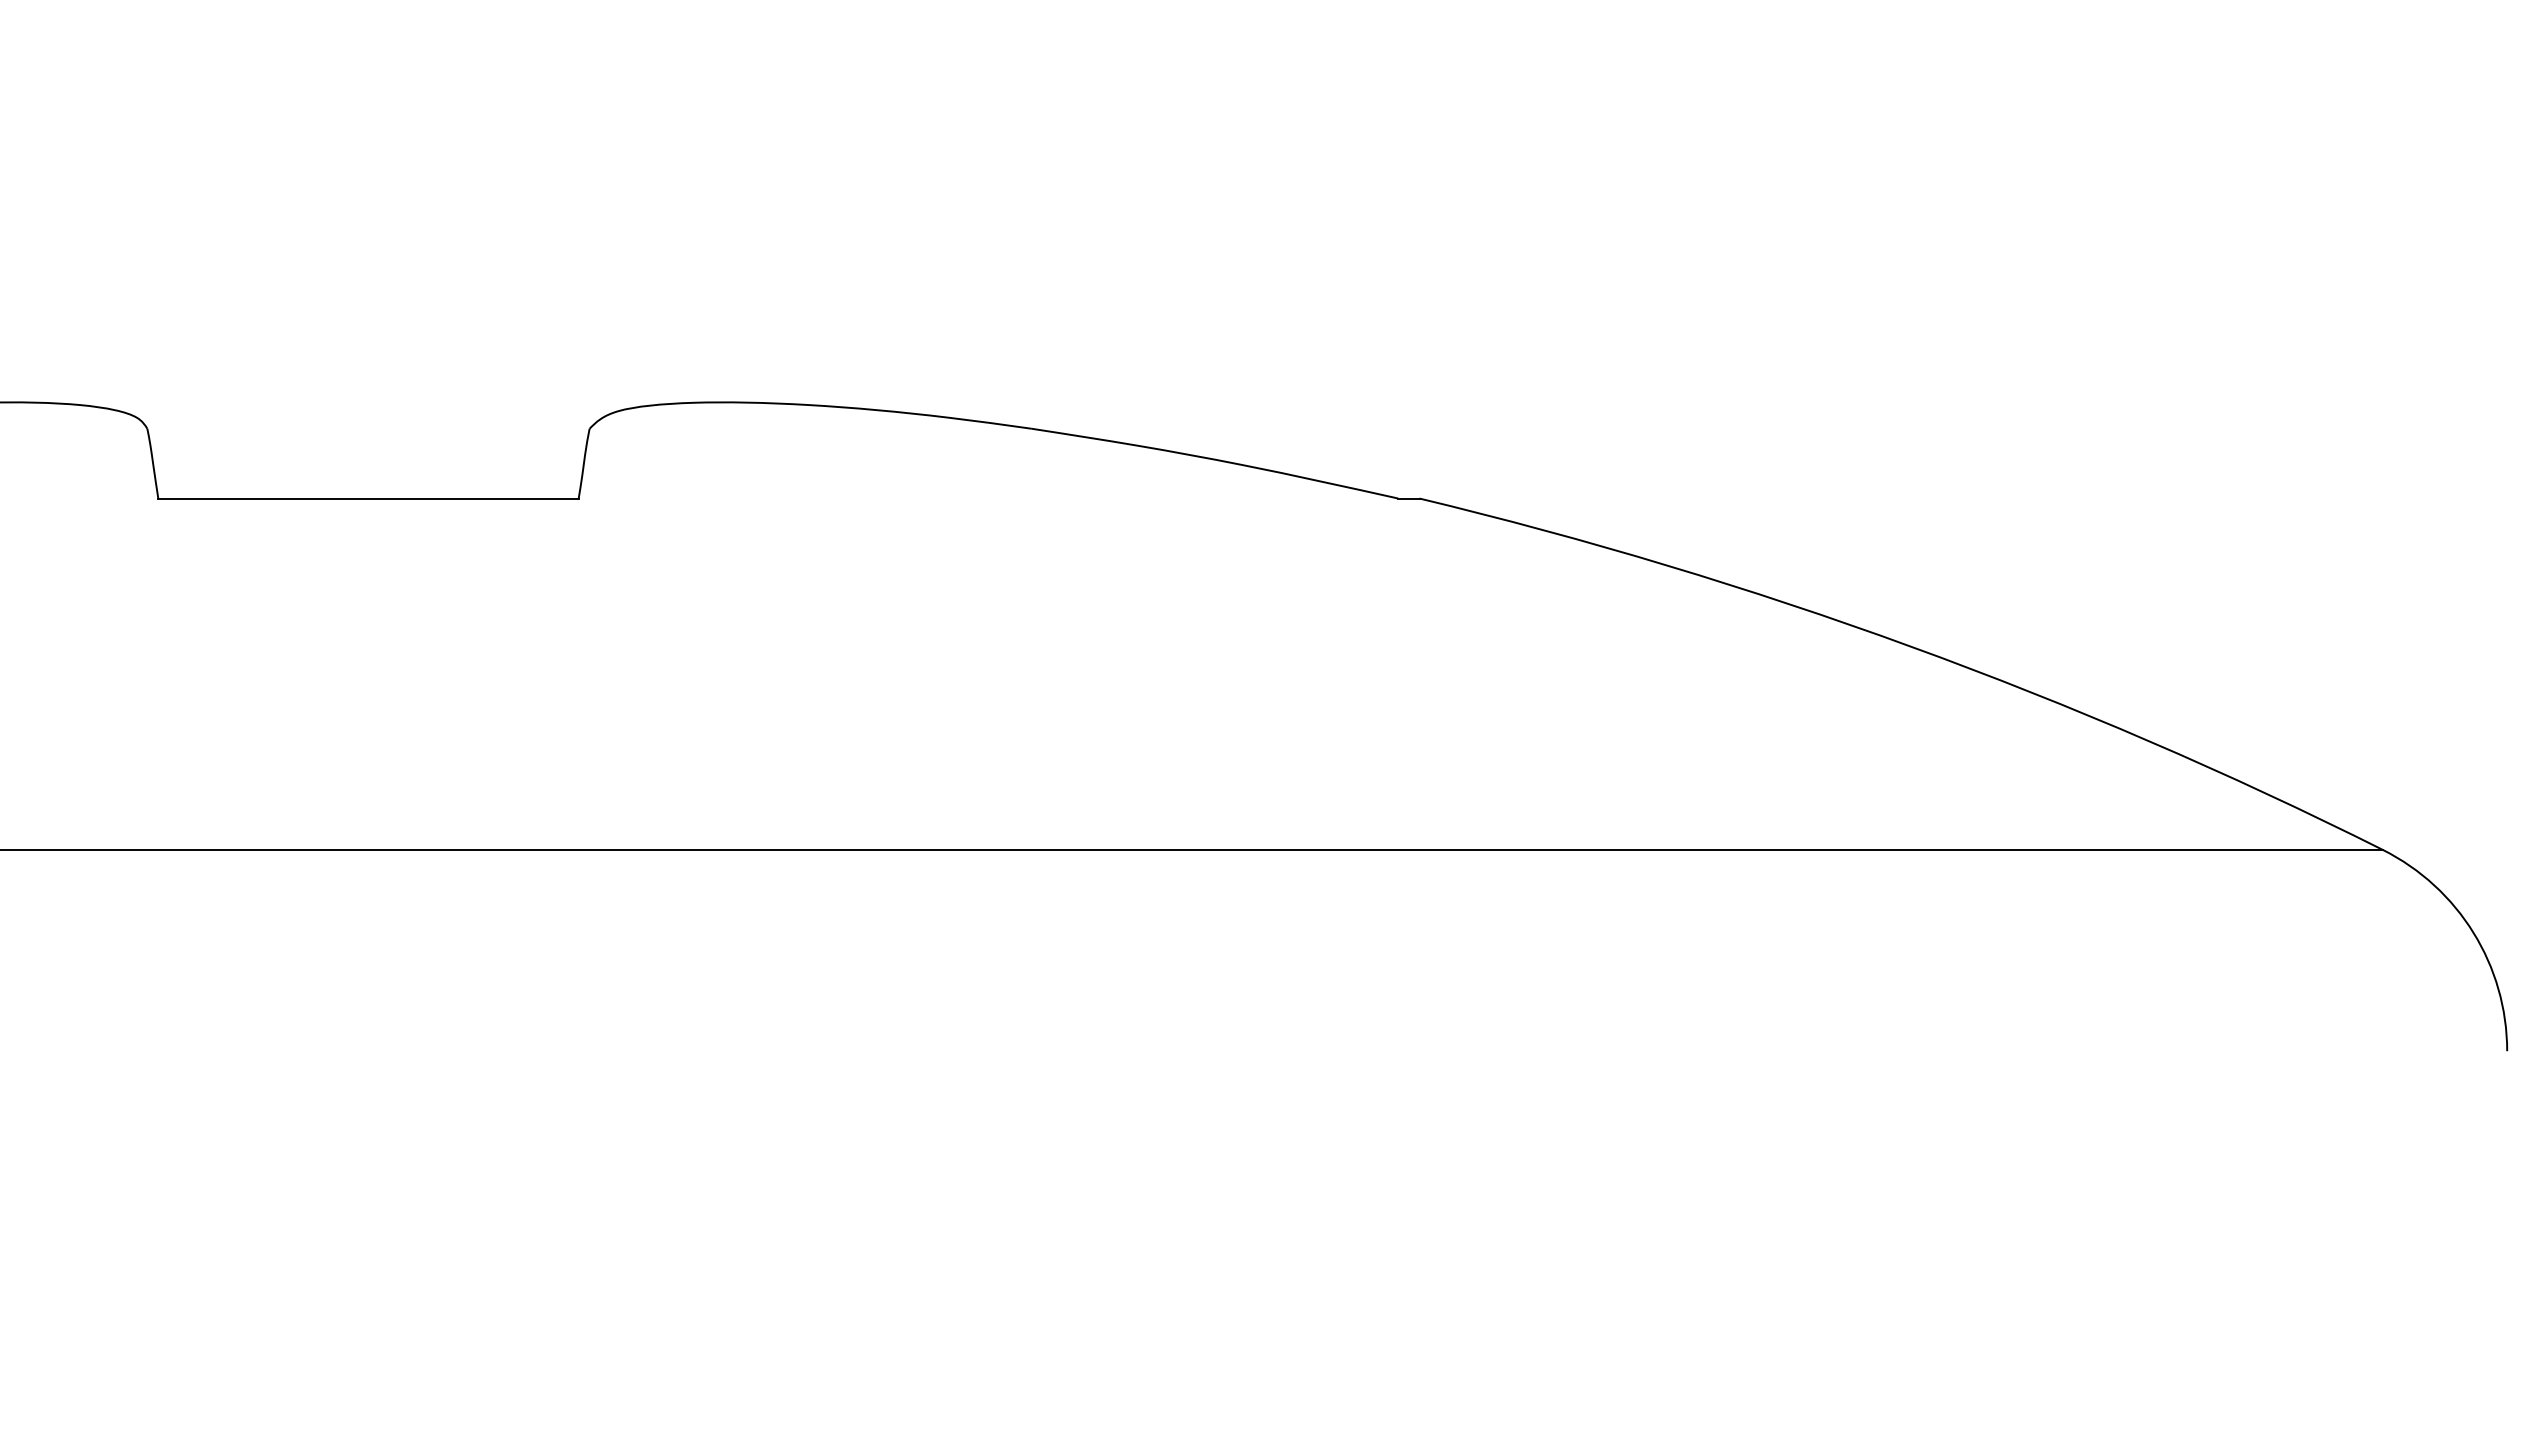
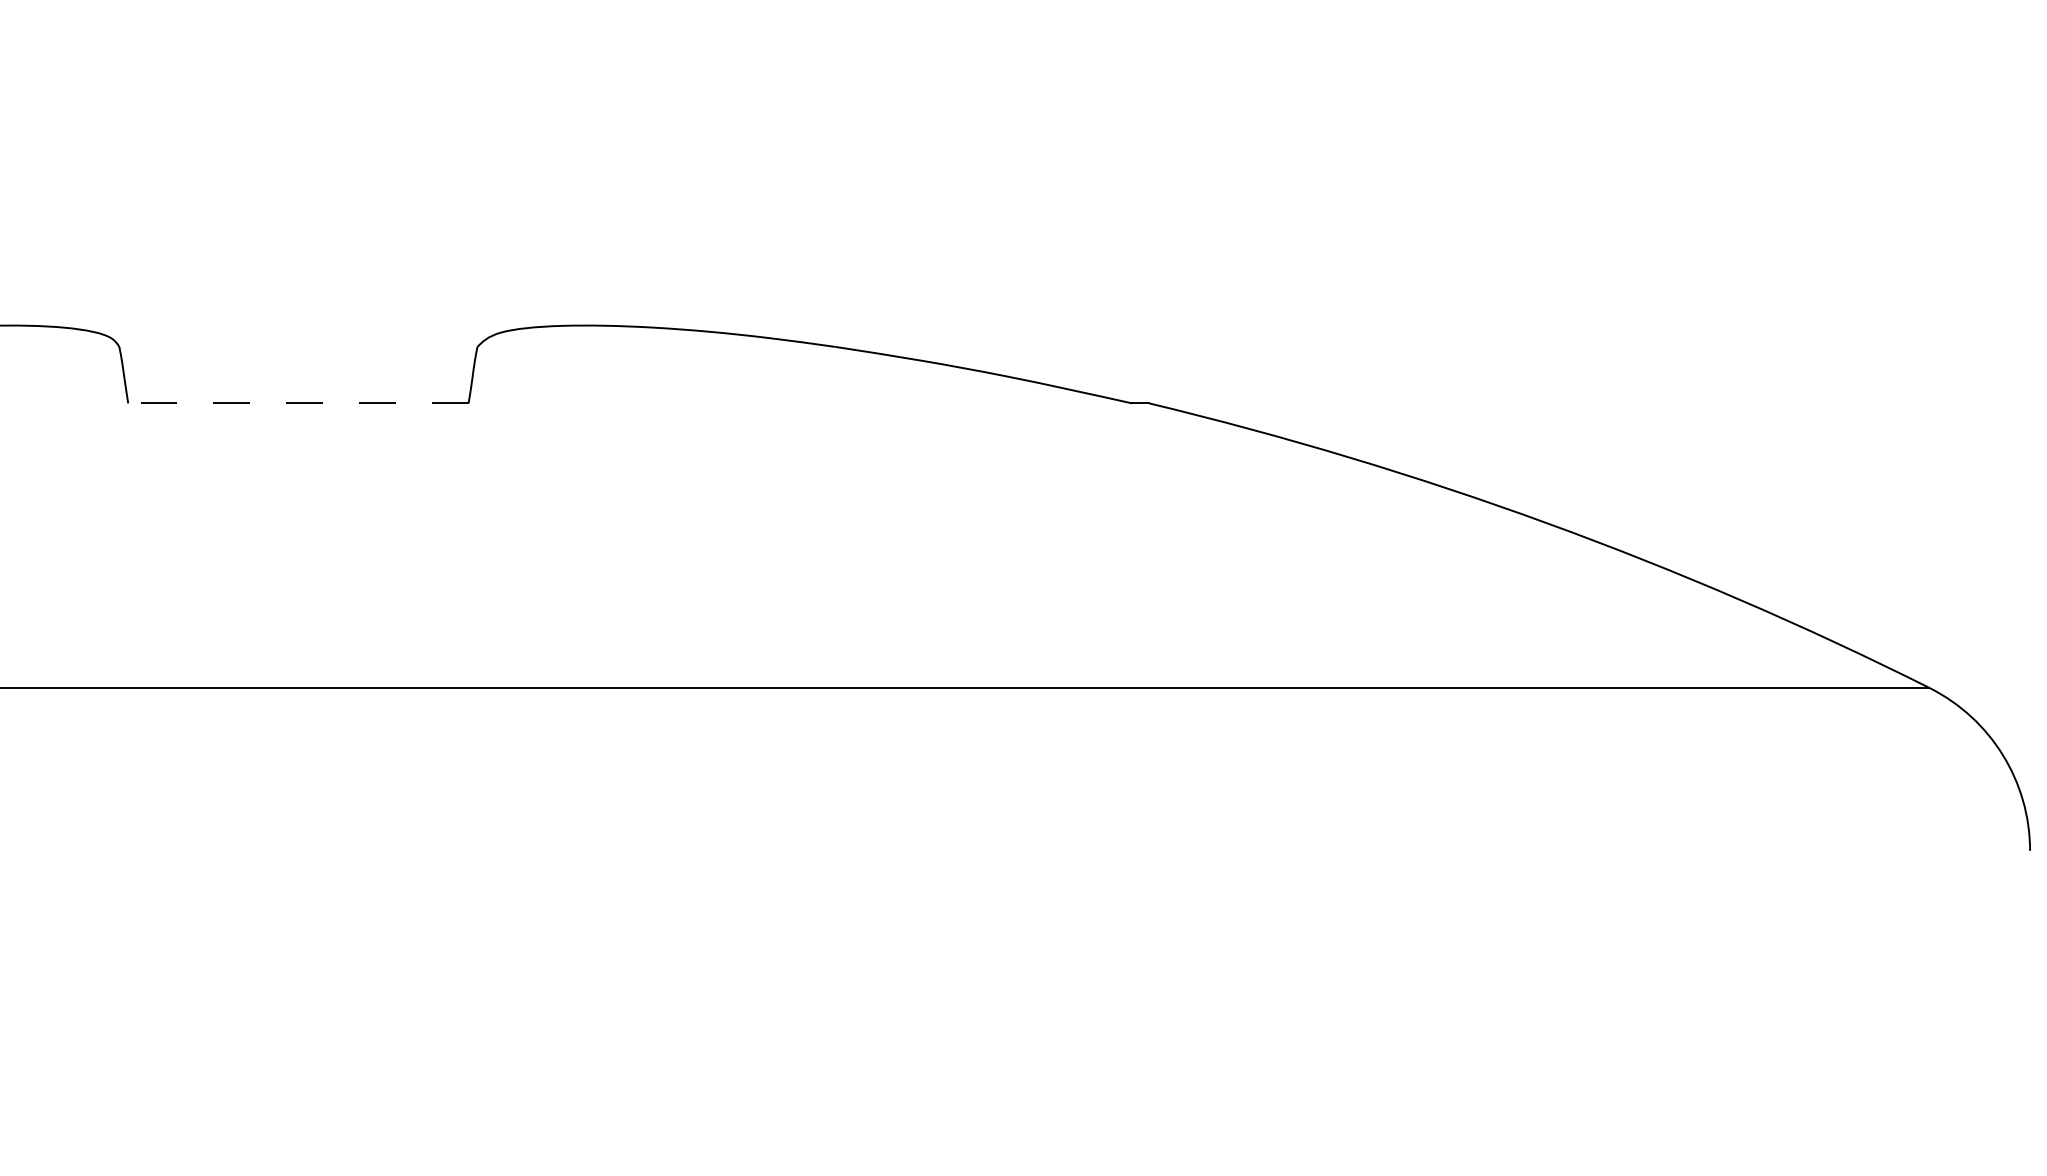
line: (368, 498) -> (298, 403), solid -> dashed

